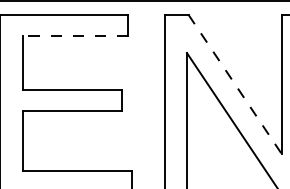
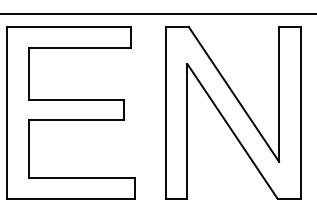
line: (76, 35) -> (80, 47), dashed -> solid
line: (235, 84) -> (234, 94), dashed -> solid

